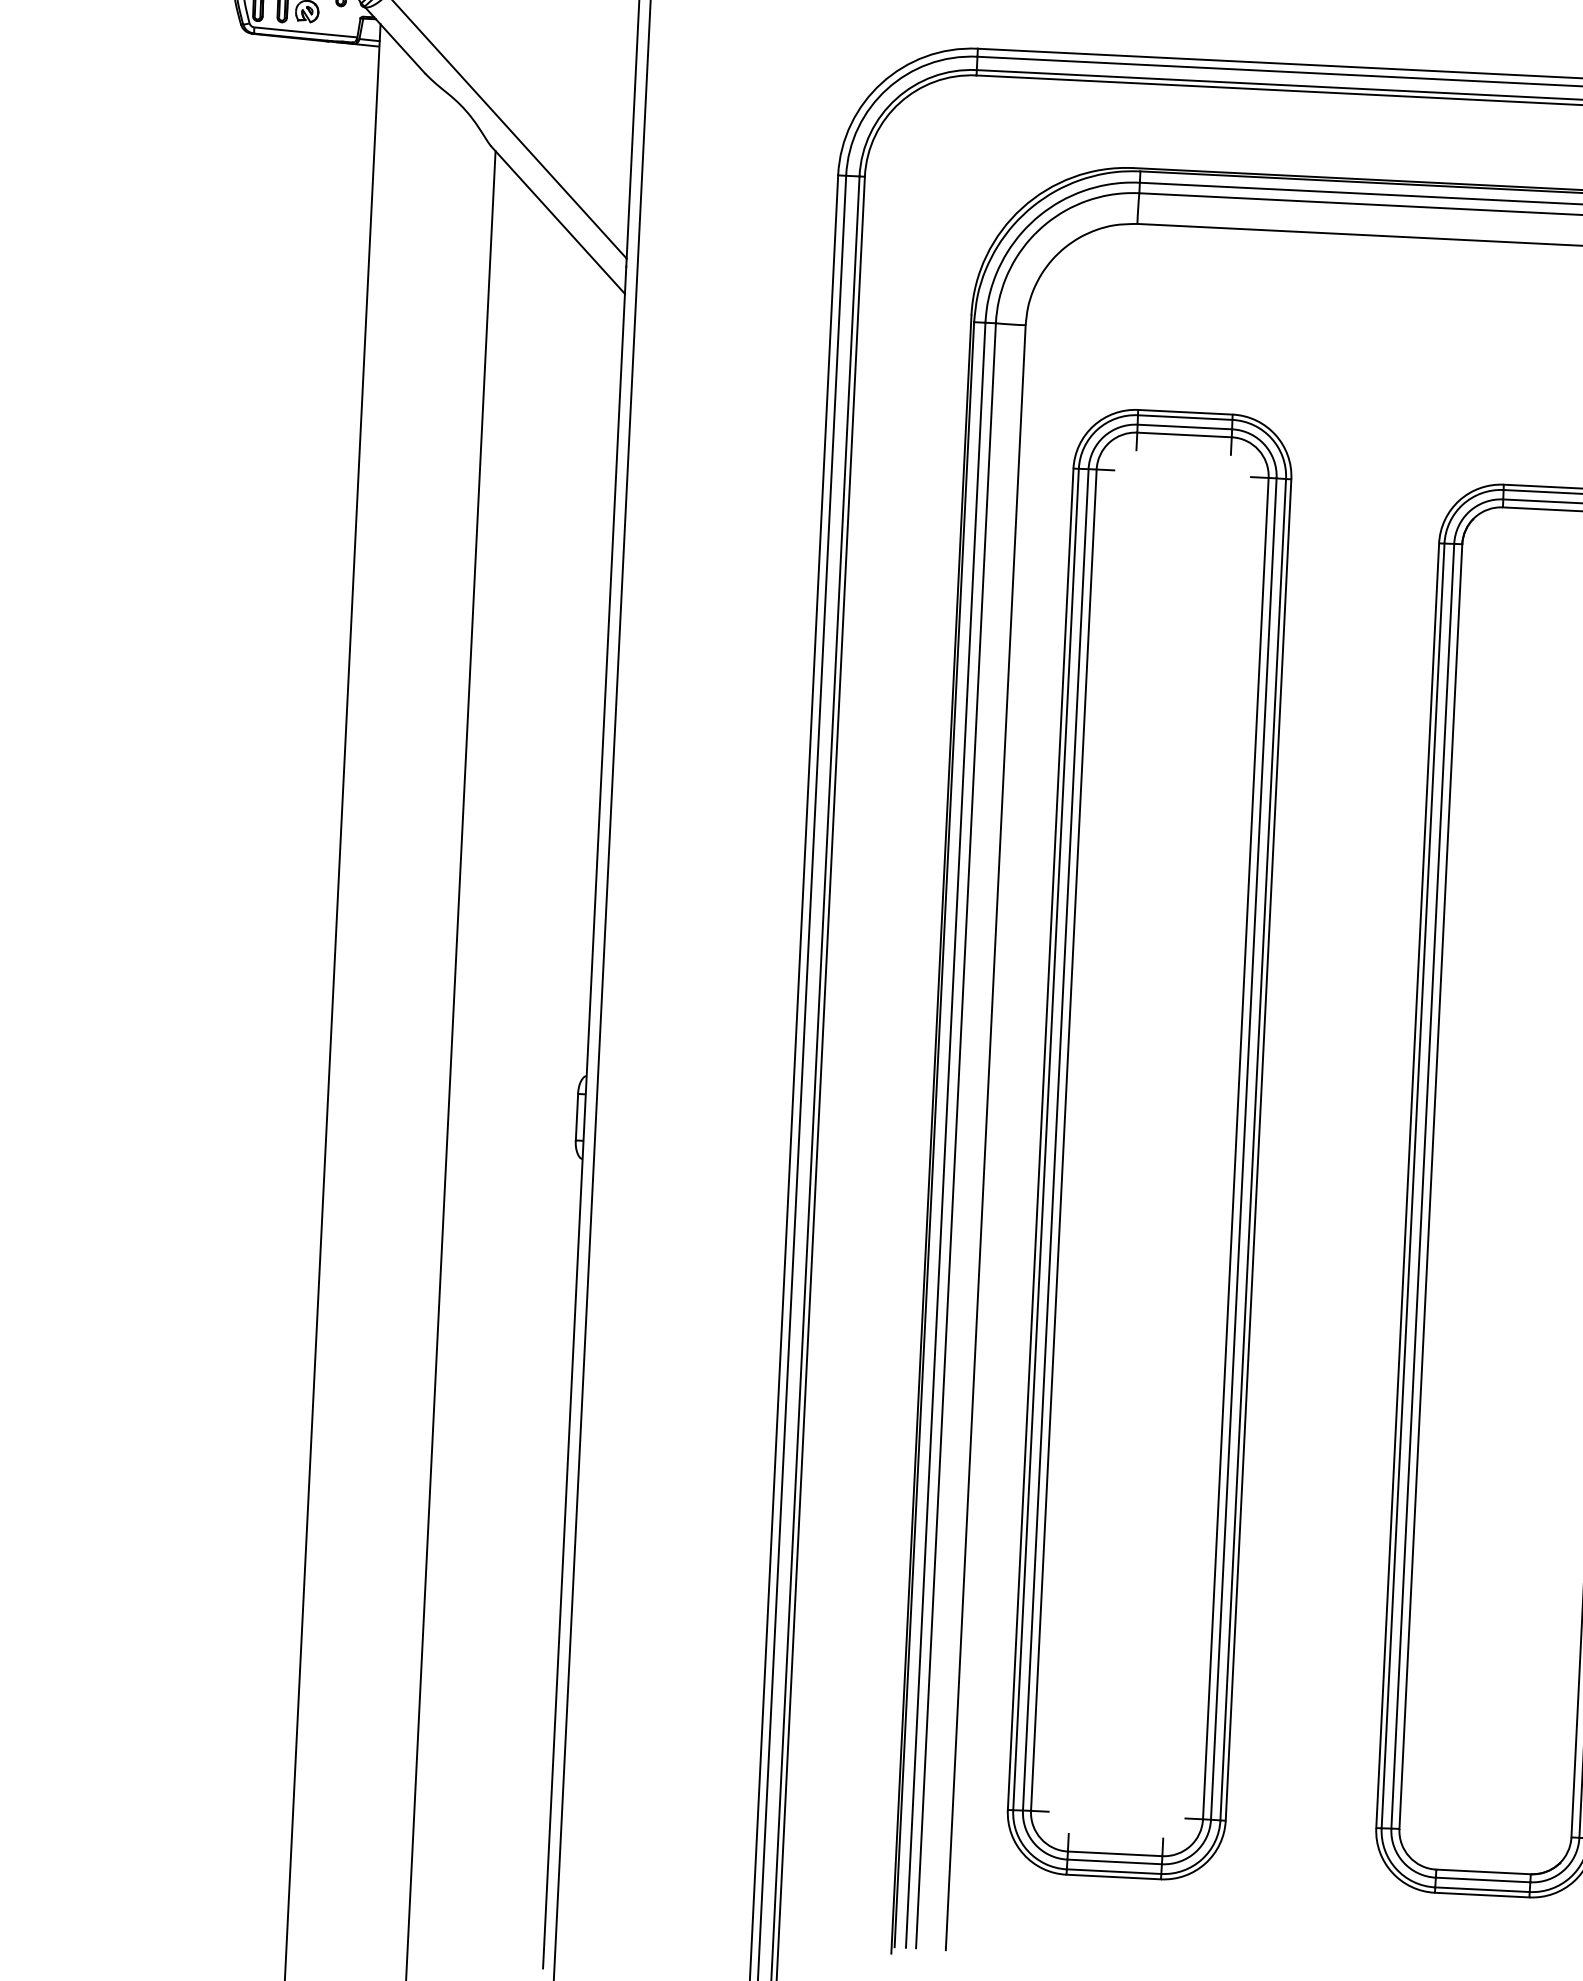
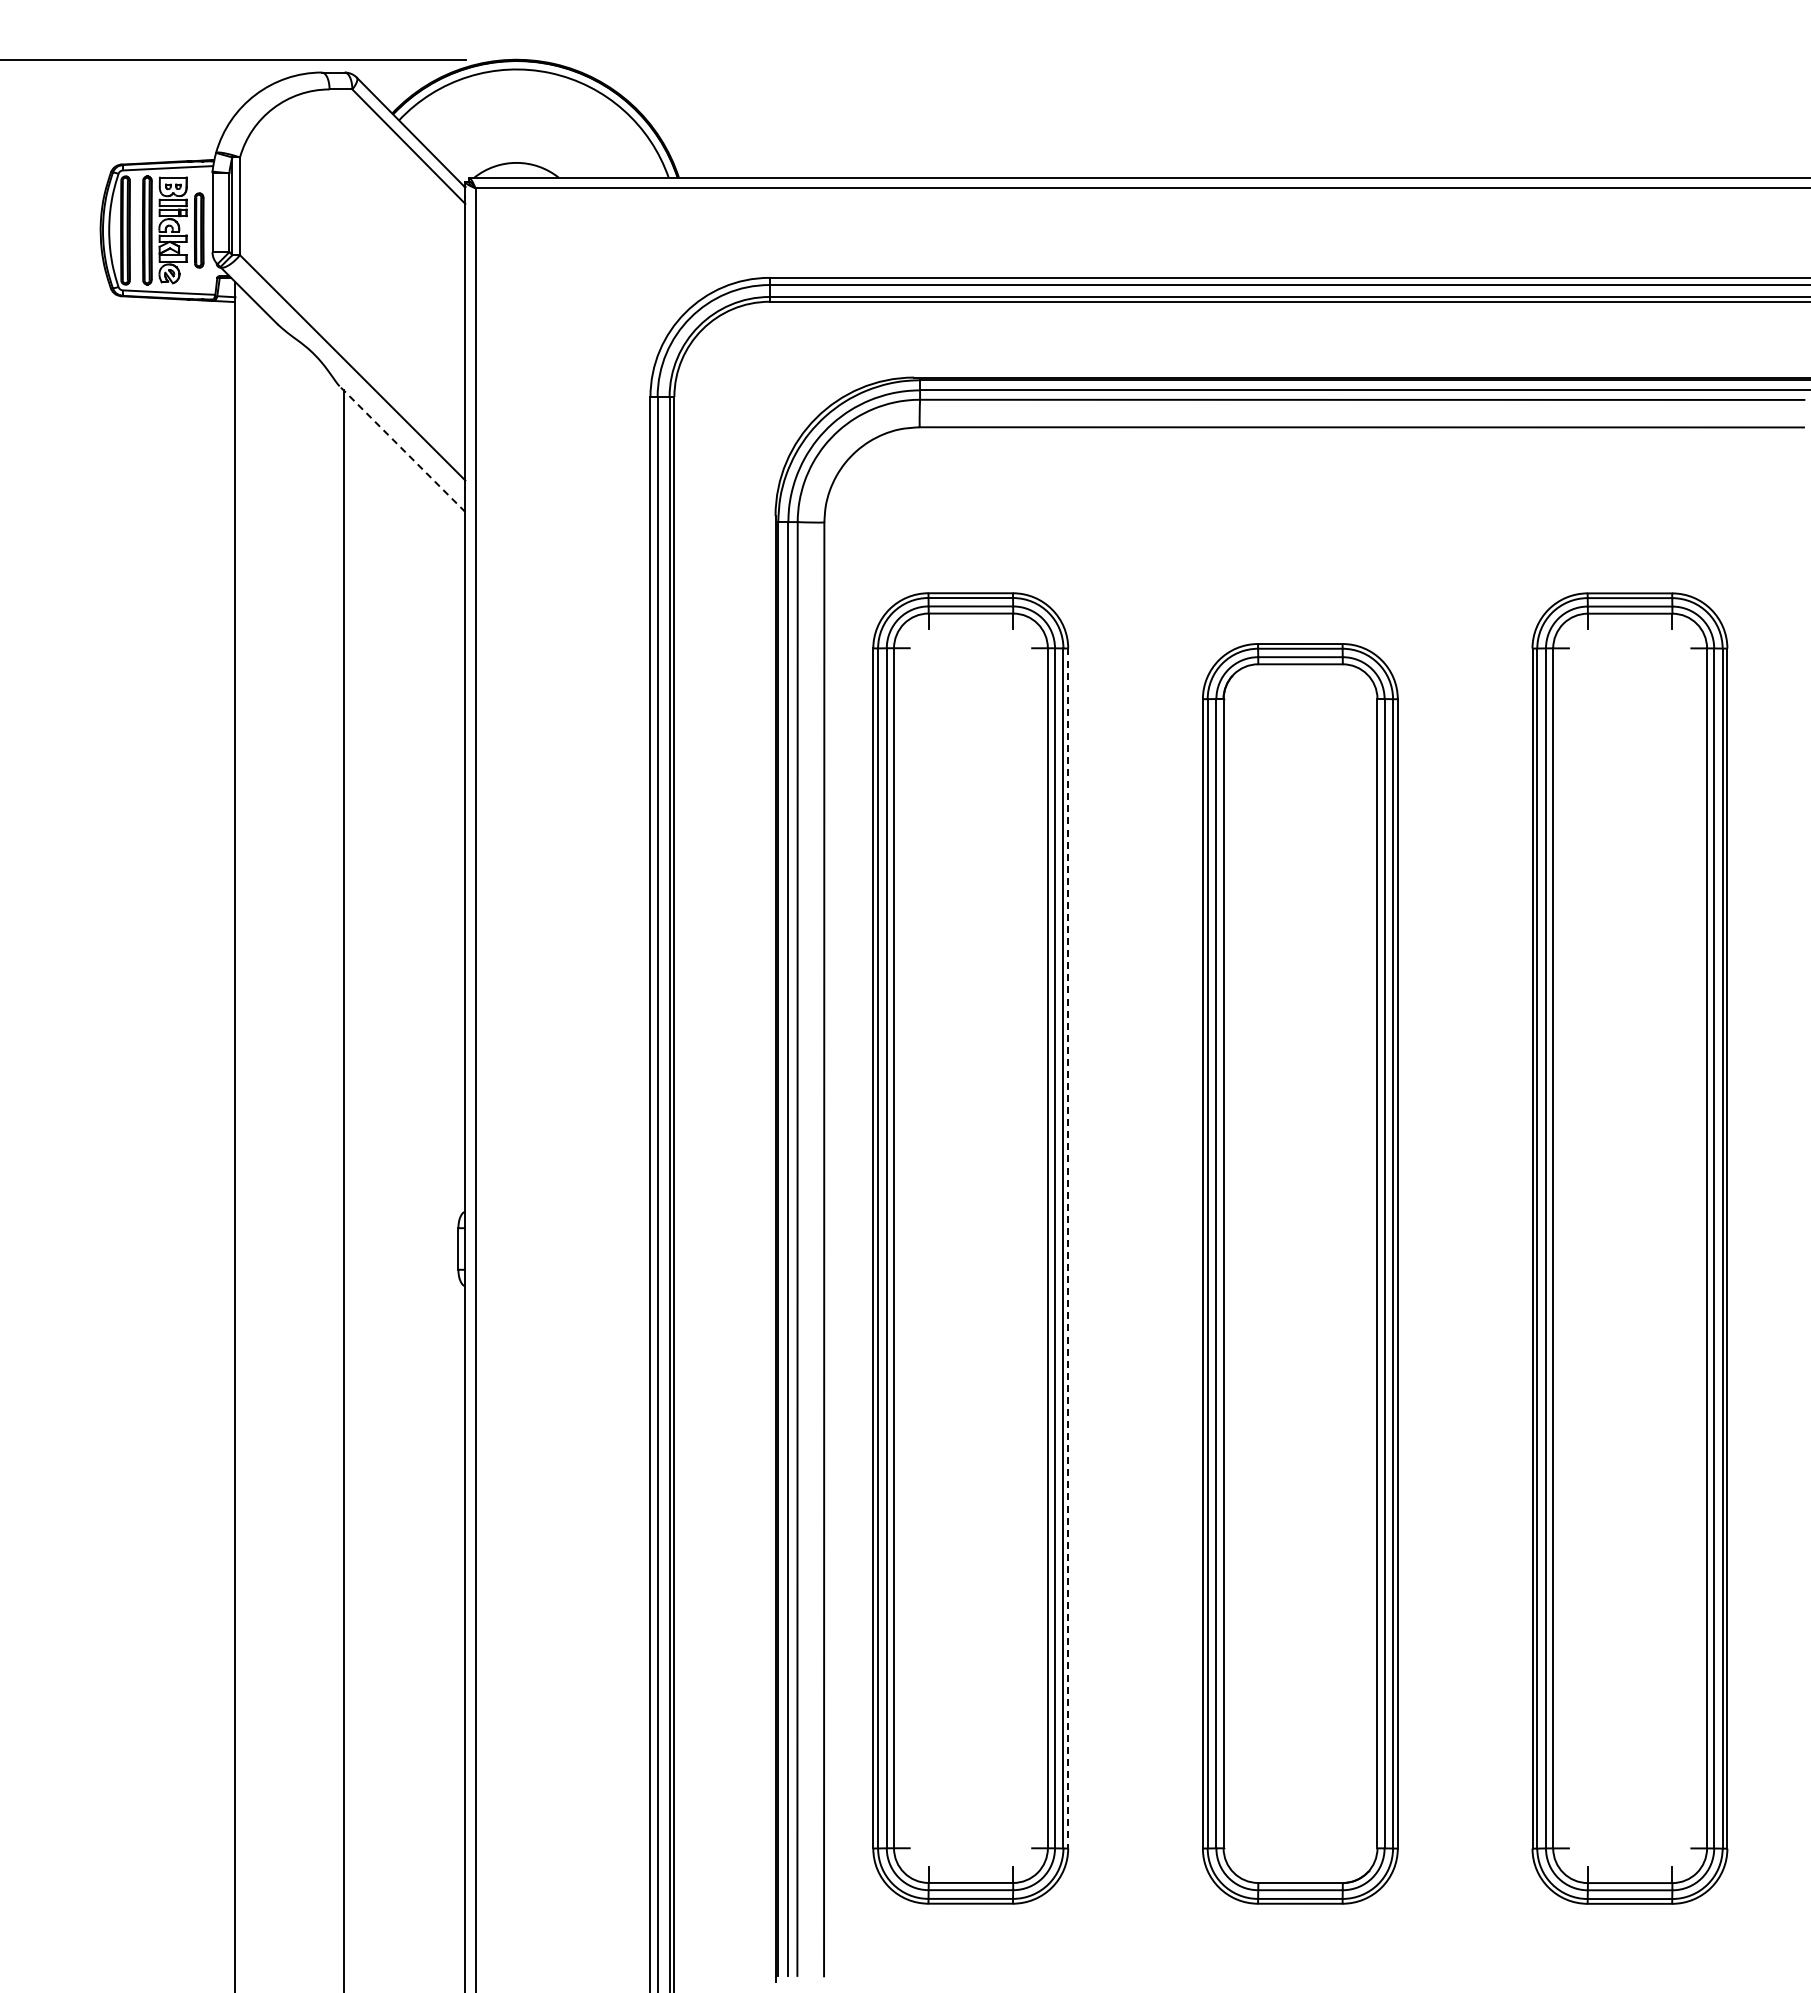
line: (558, 220) -> (402, 449), solid -> dashed
line: (1258, 1151) -> (1068, 1249), solid -> dashed

